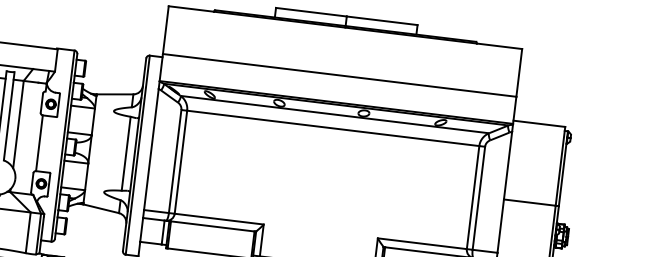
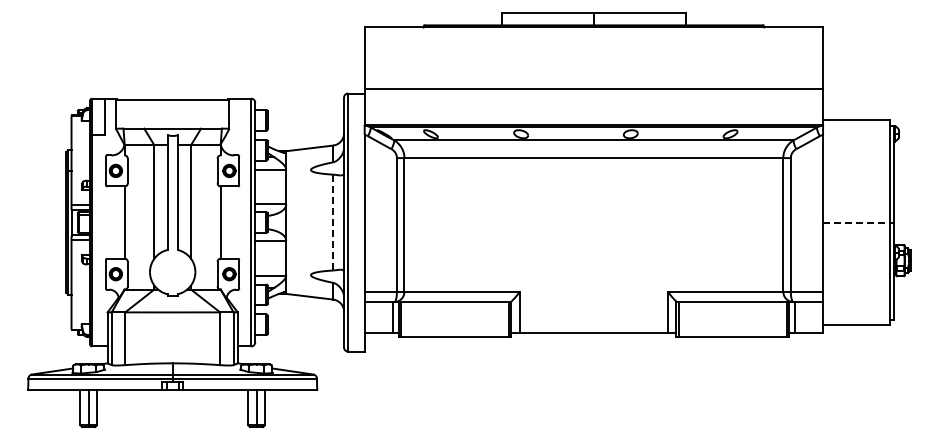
line: (126, 153) -> (333, 222), solid -> dashed
line: (529, 202) -> (856, 222), solid -> dashed

